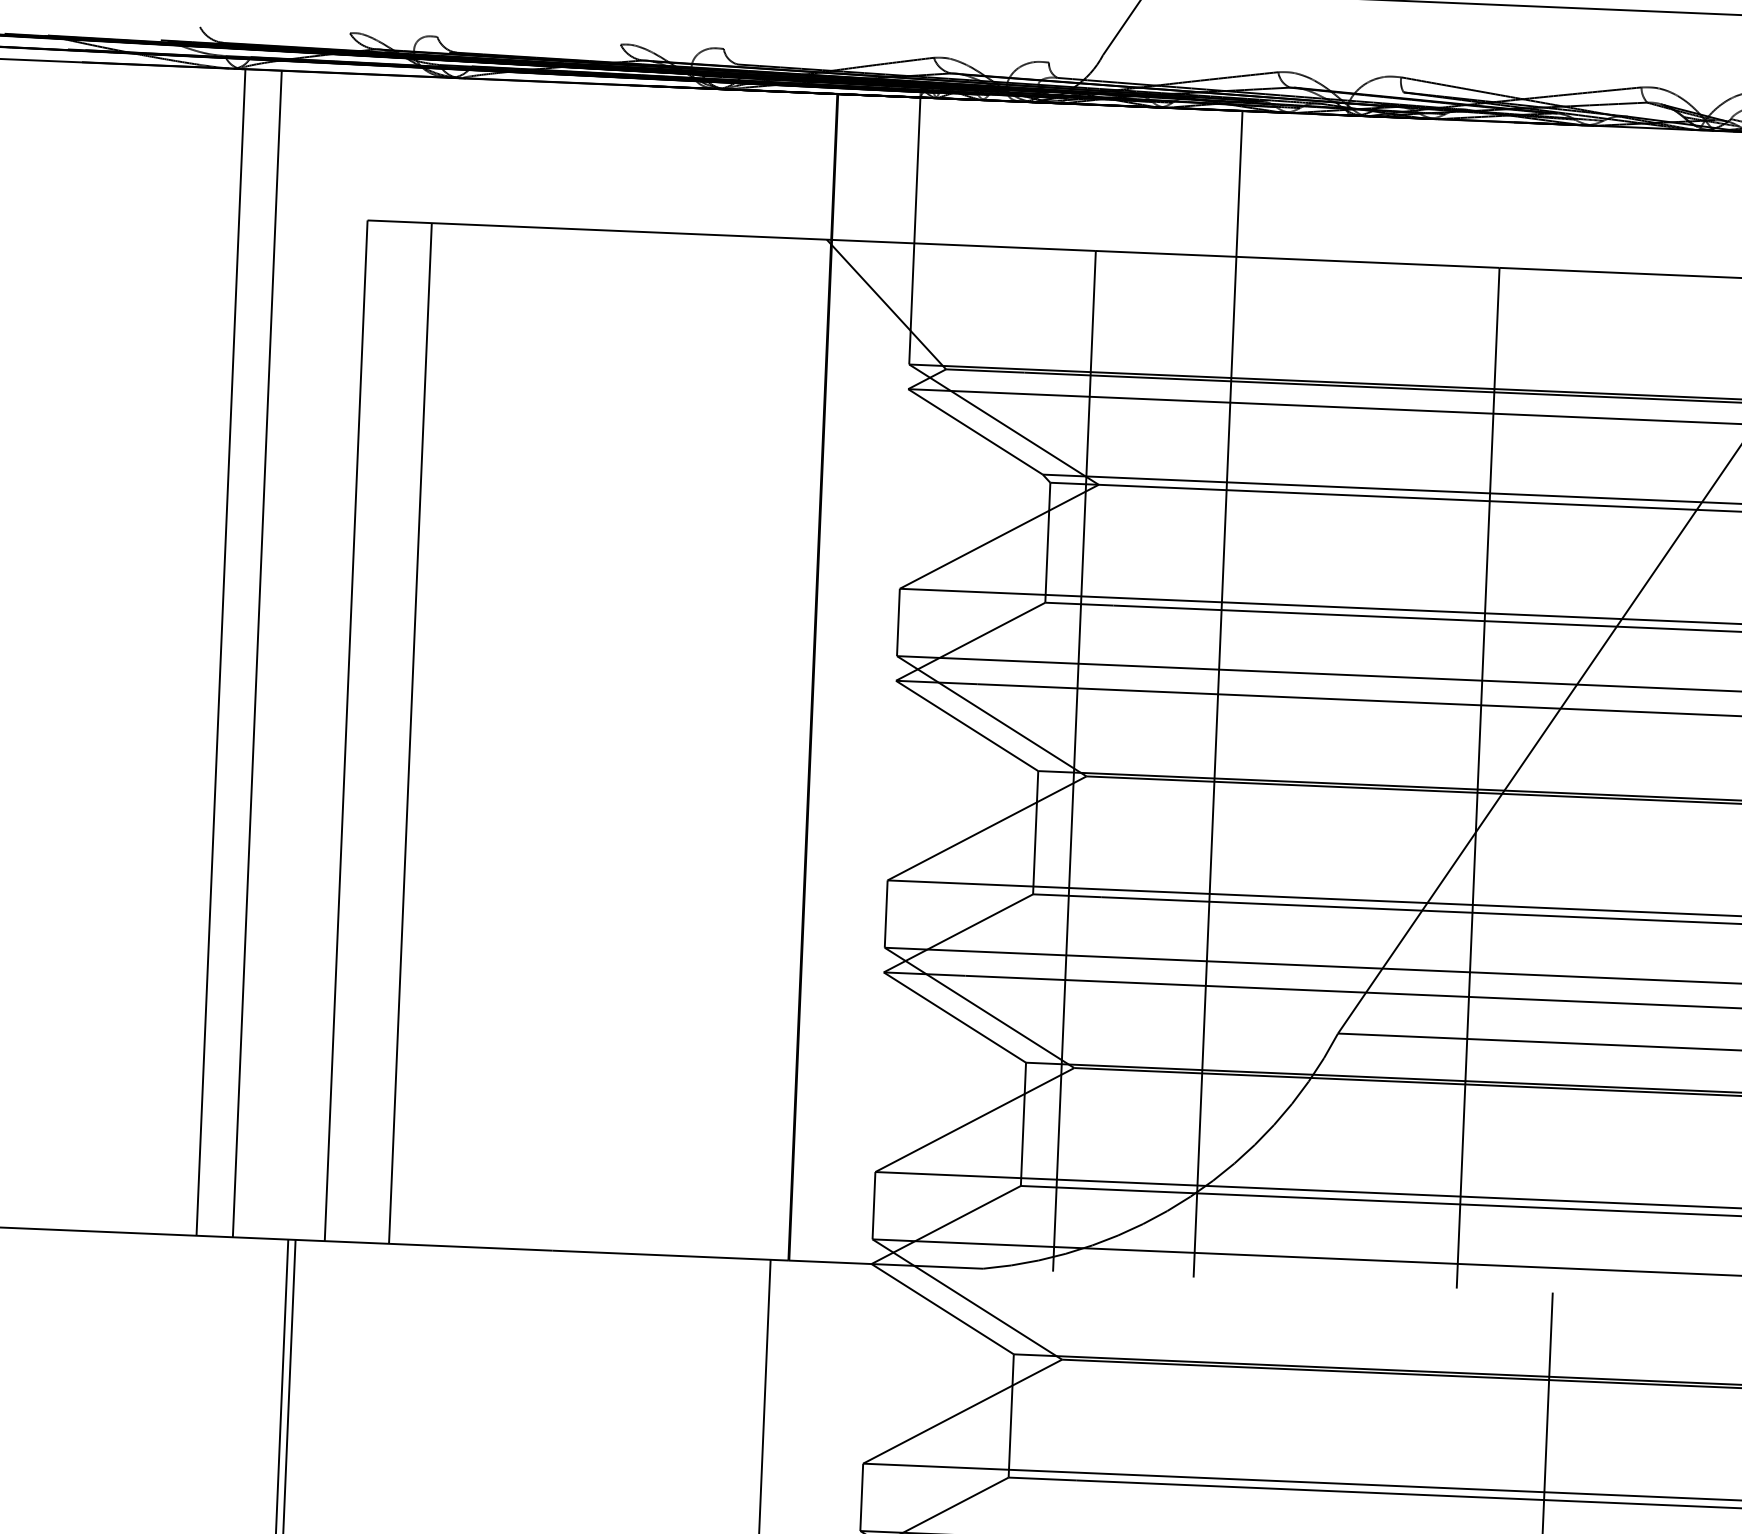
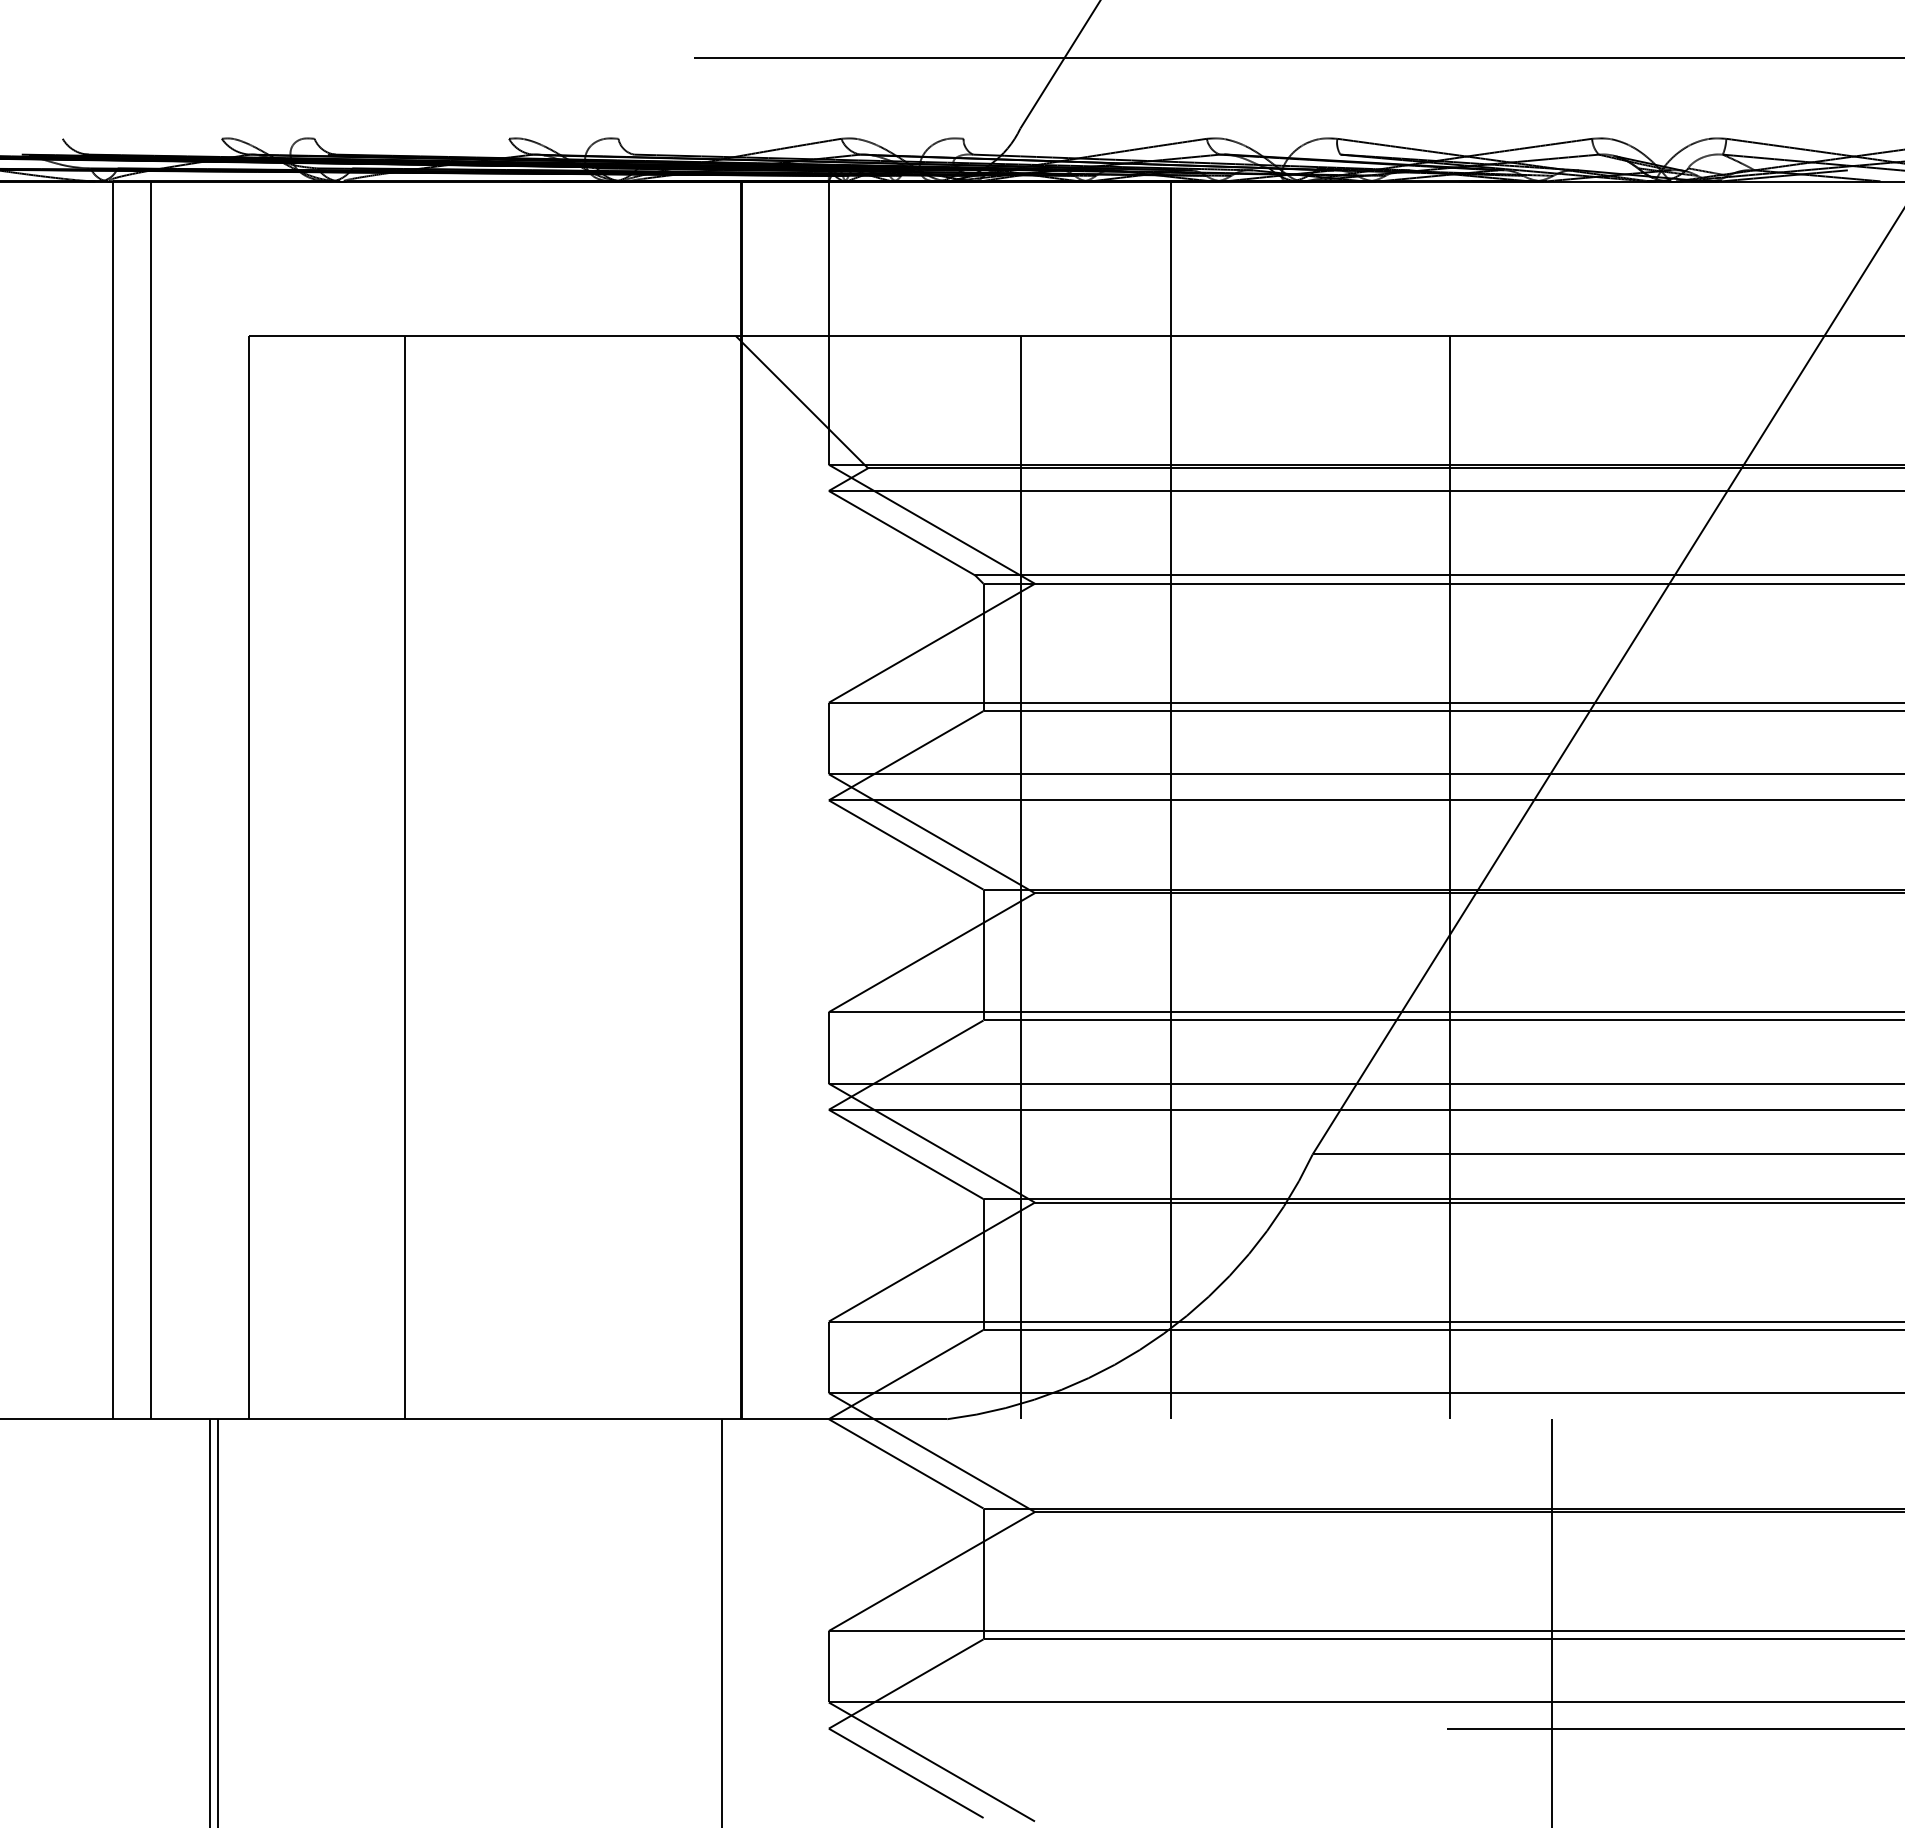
line: (410, 733) -> (404, 877), moved

